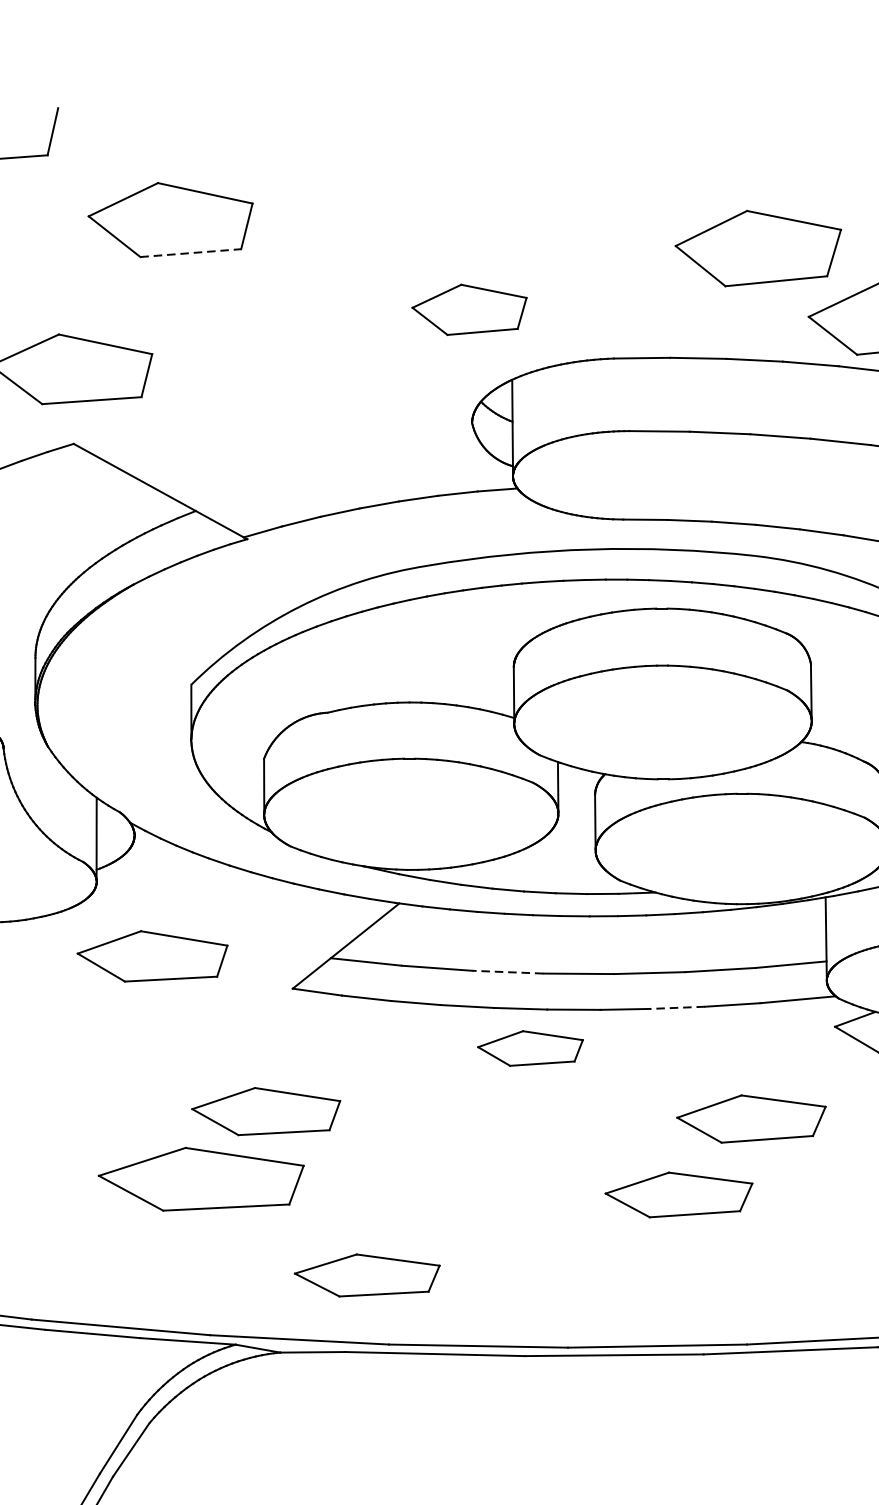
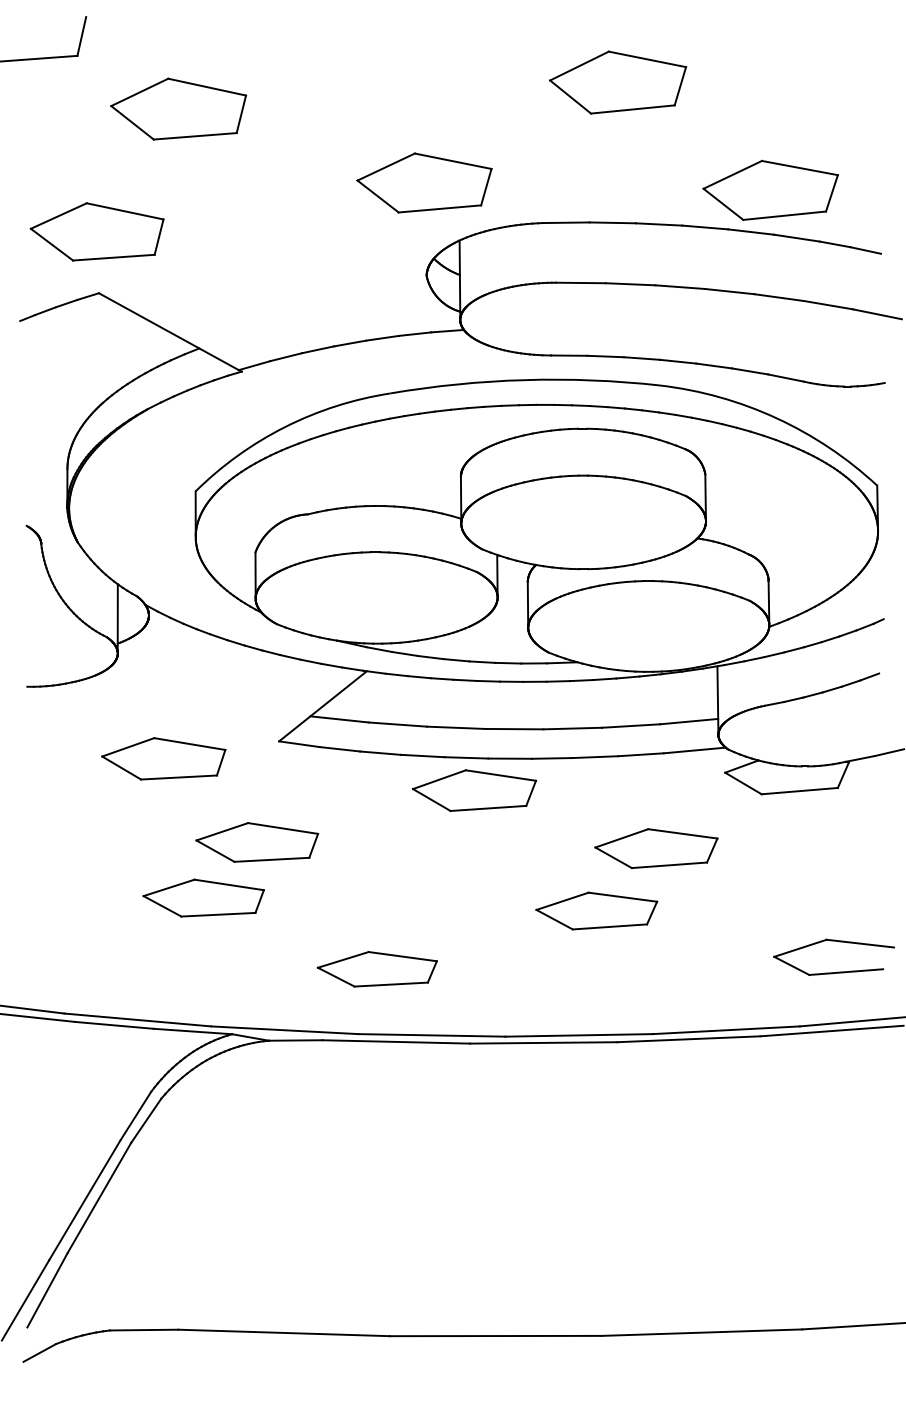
part: (758, 248) -> (618, 82), moved
line: (191, 253) -> (195, 136), dashed -> solid
part: (469, 309) -> (424, 182), size x1.43
part: (152, 956) -> (163, 758), moved
line: (507, 971) -> (455, 727), dashed -> solid
line: (677, 1008) -> (595, 757), dashed -> solid
part: (530, 1048) -> (474, 790), size x1.43
part: (200, 1178) -> (203, 897), size x0.71
part: (366, 1275) -> (376, 969), moved

